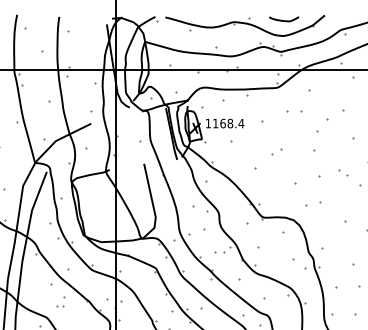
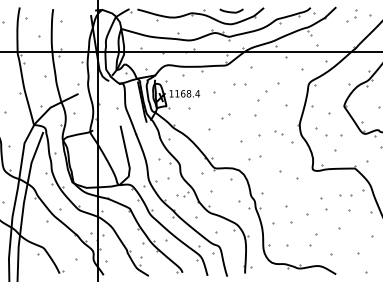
part: (60, 302) -> (54, 235), removed

